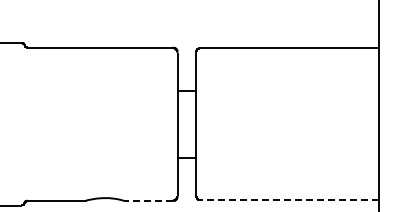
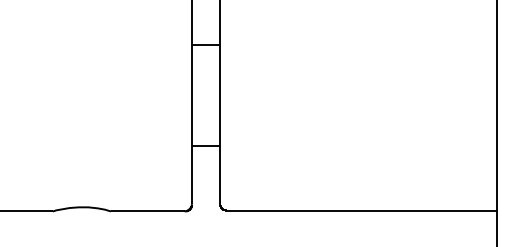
line: (147, 200) -> (146, 210), dashed -> solid
line: (289, 200) -> (361, 210), dashed -> solid

